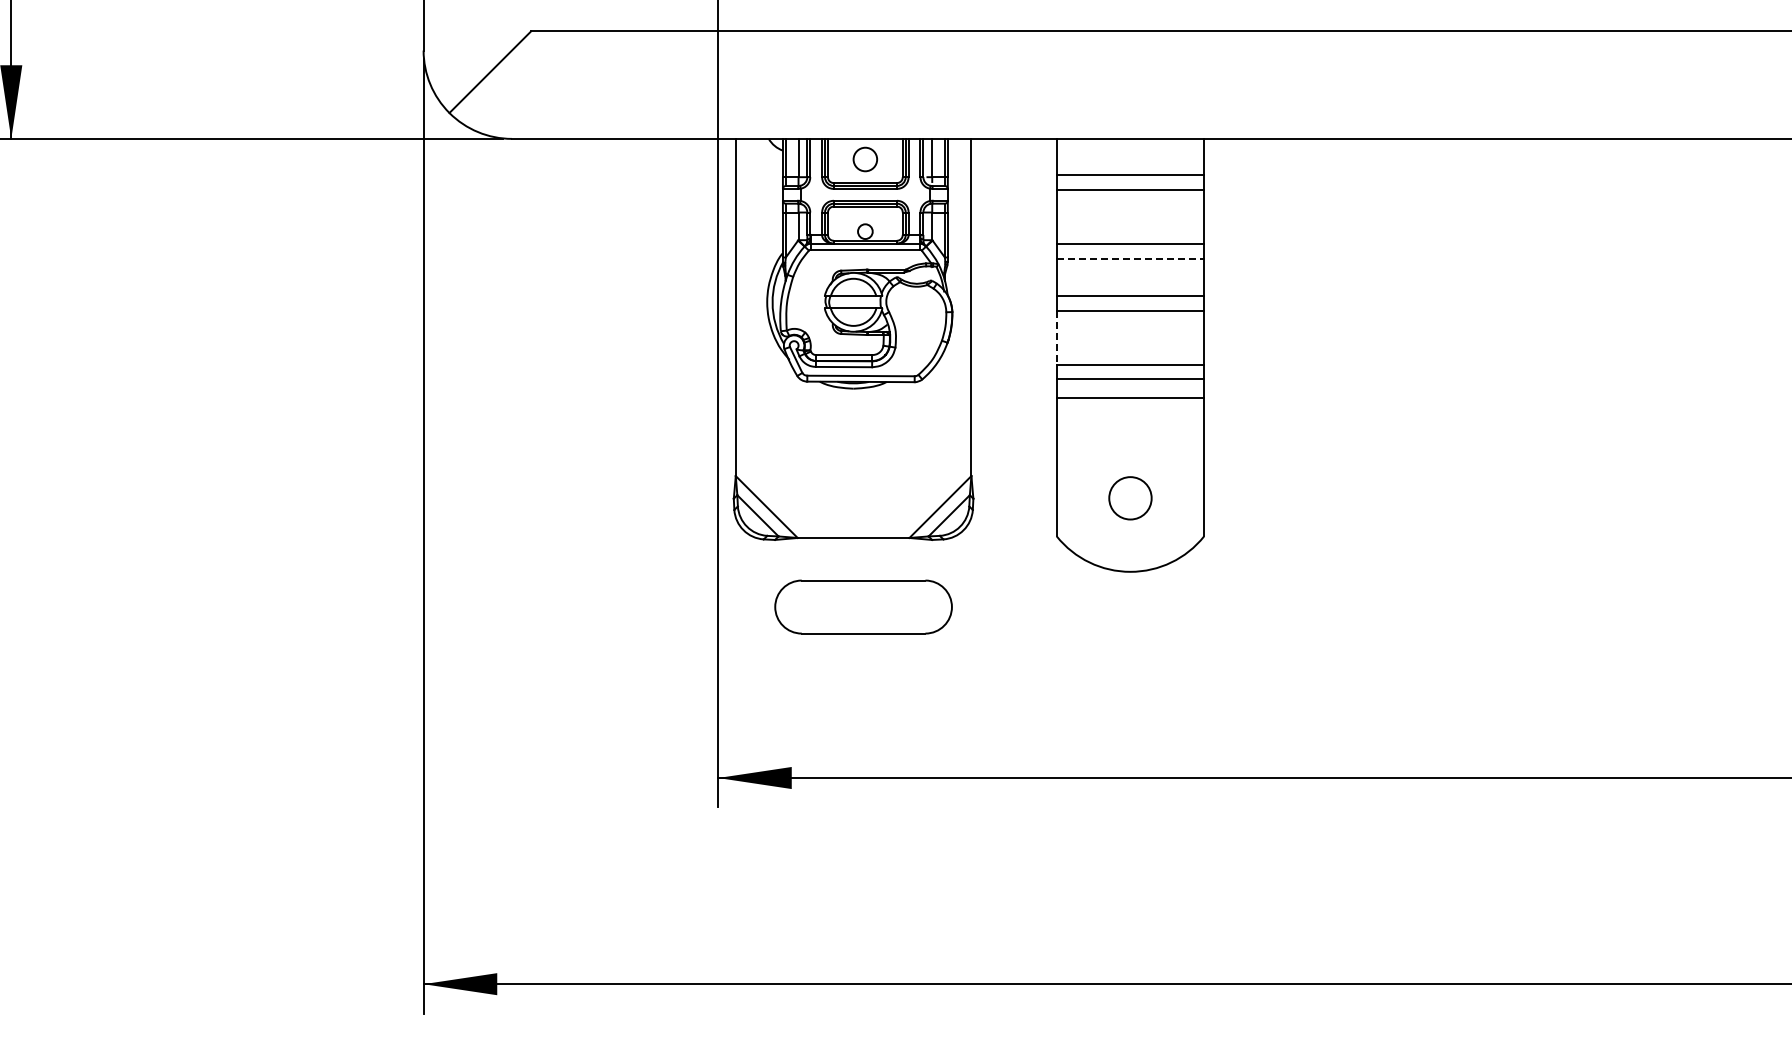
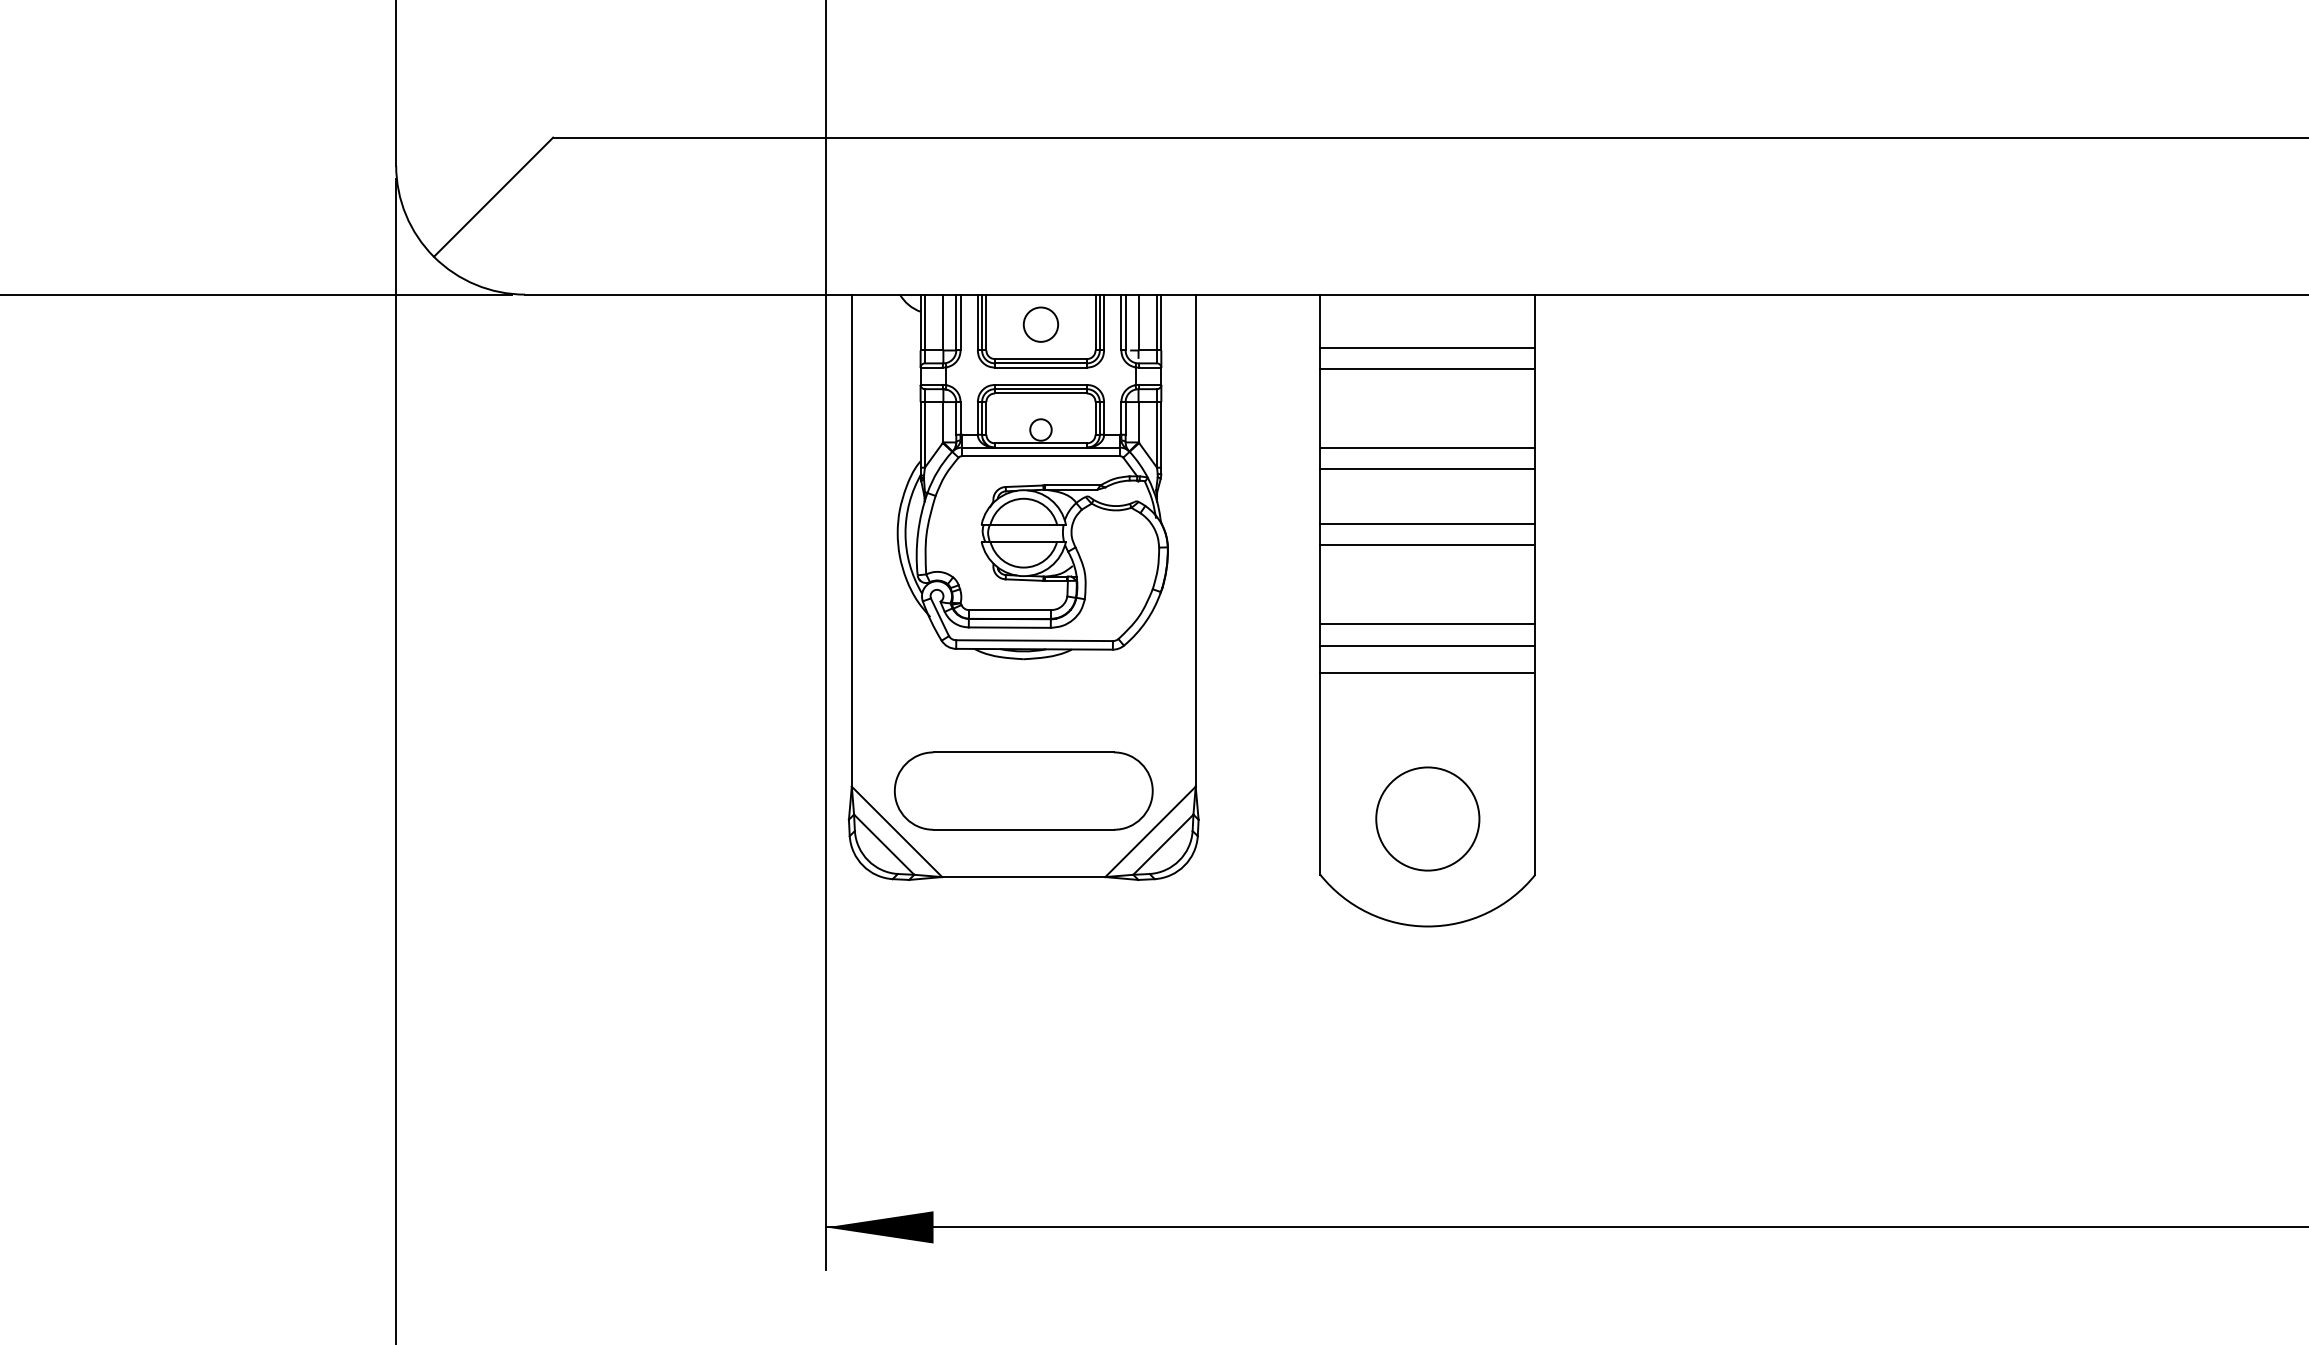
line: (1130, 258) -> (1427, 469), dashed -> solid
line: (1056, 338) -> (1319, 585), dashed -> solid
circle: (1130, 498) -> (1427, 819), size x1.67
part: (863, 606) -> (1023, 790), moved

